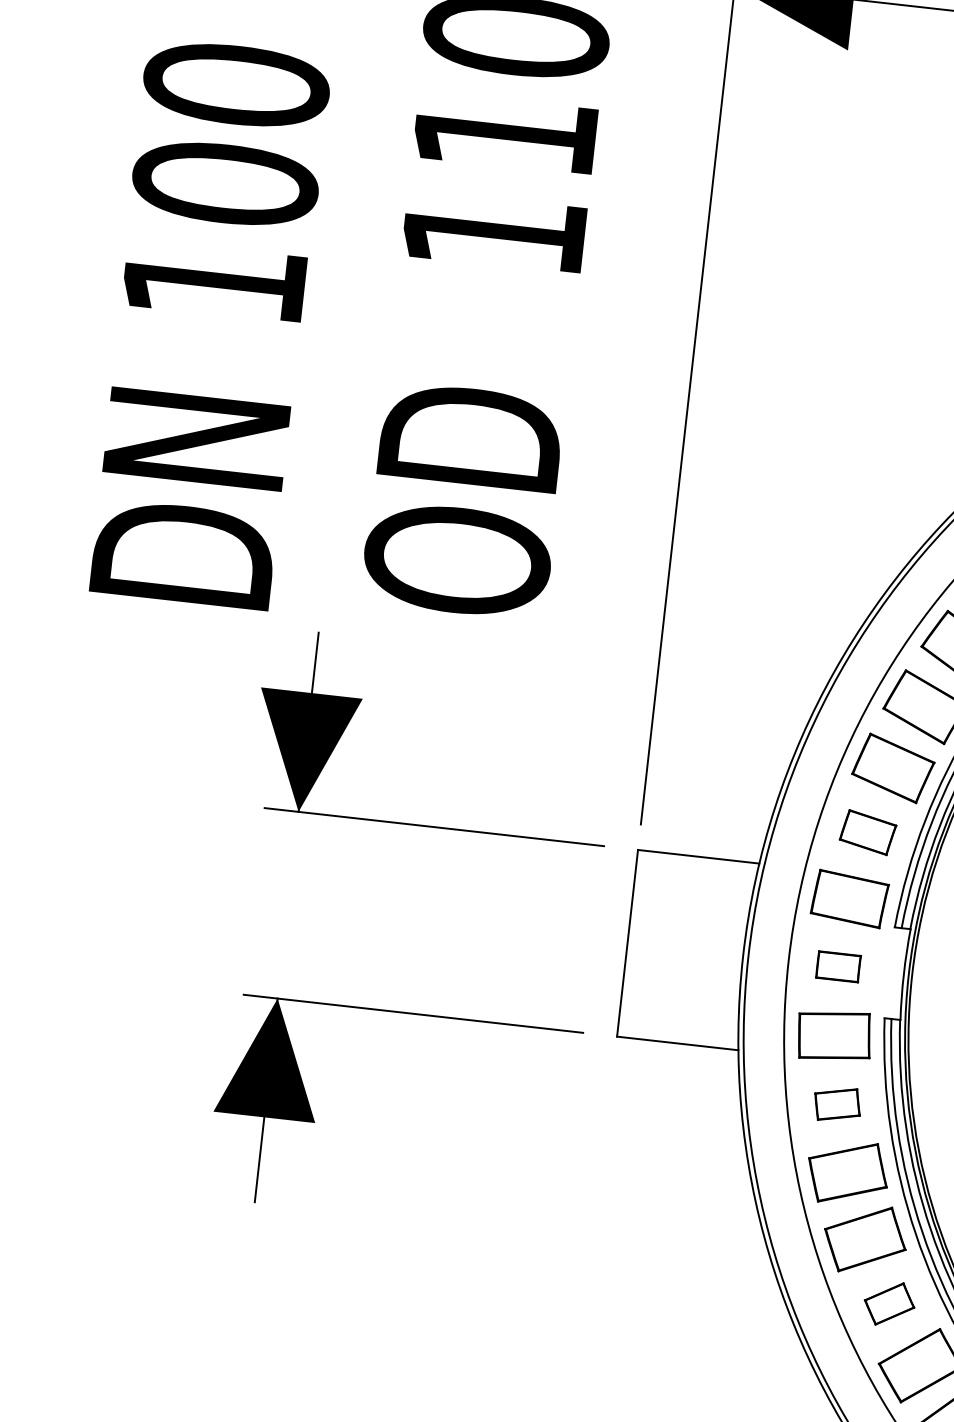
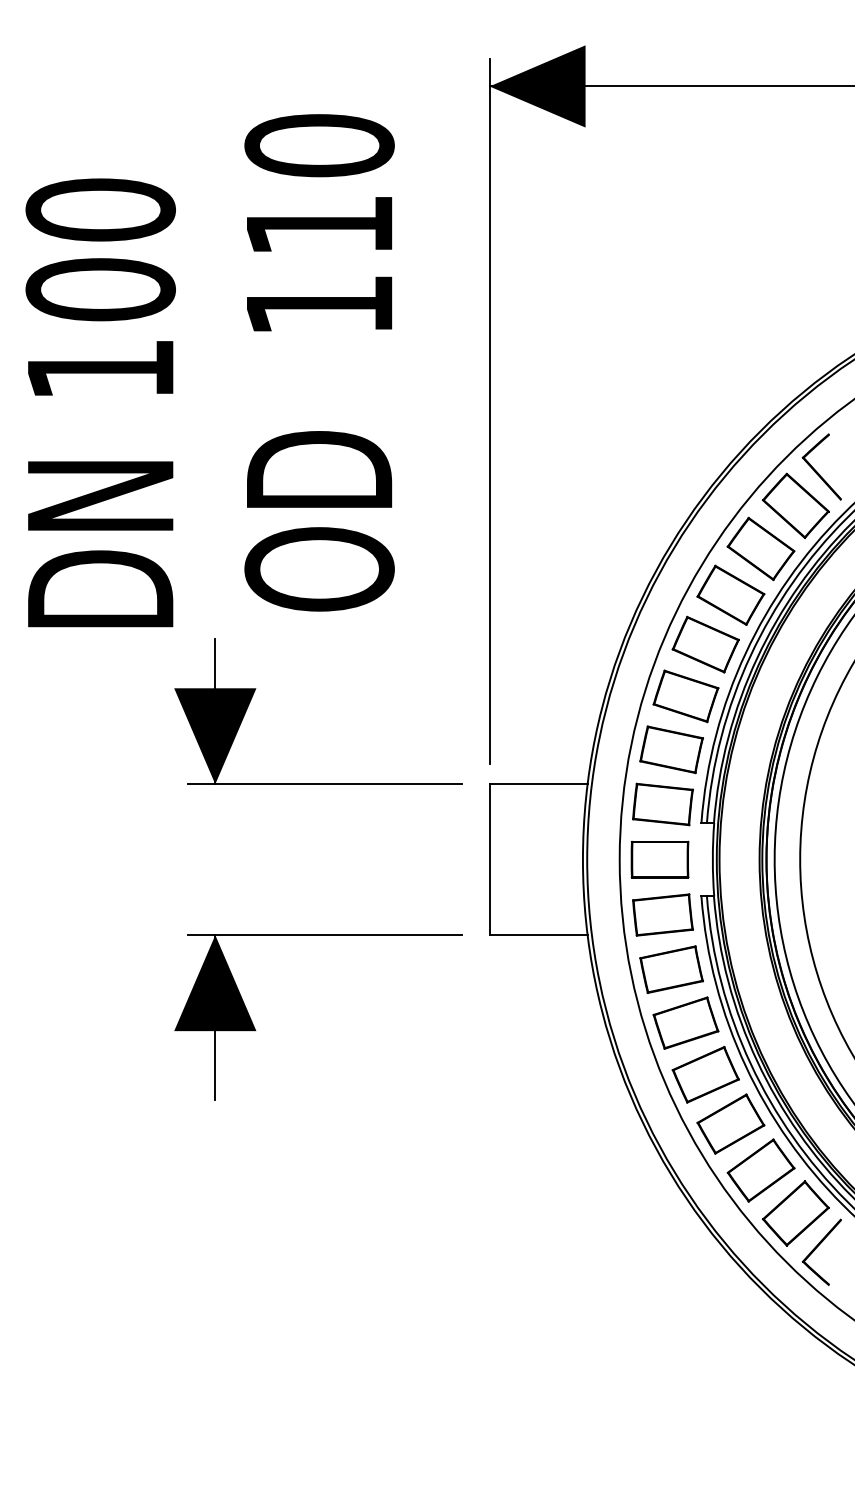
part: (868, 832) -> (671, 749), size x1.43
part: (837, 966) -> (659, 859), size x1.67
part: (837, 1104) -> (671, 969), size x1.67
part: (889, 1303) -> (730, 1123), size x1.67

